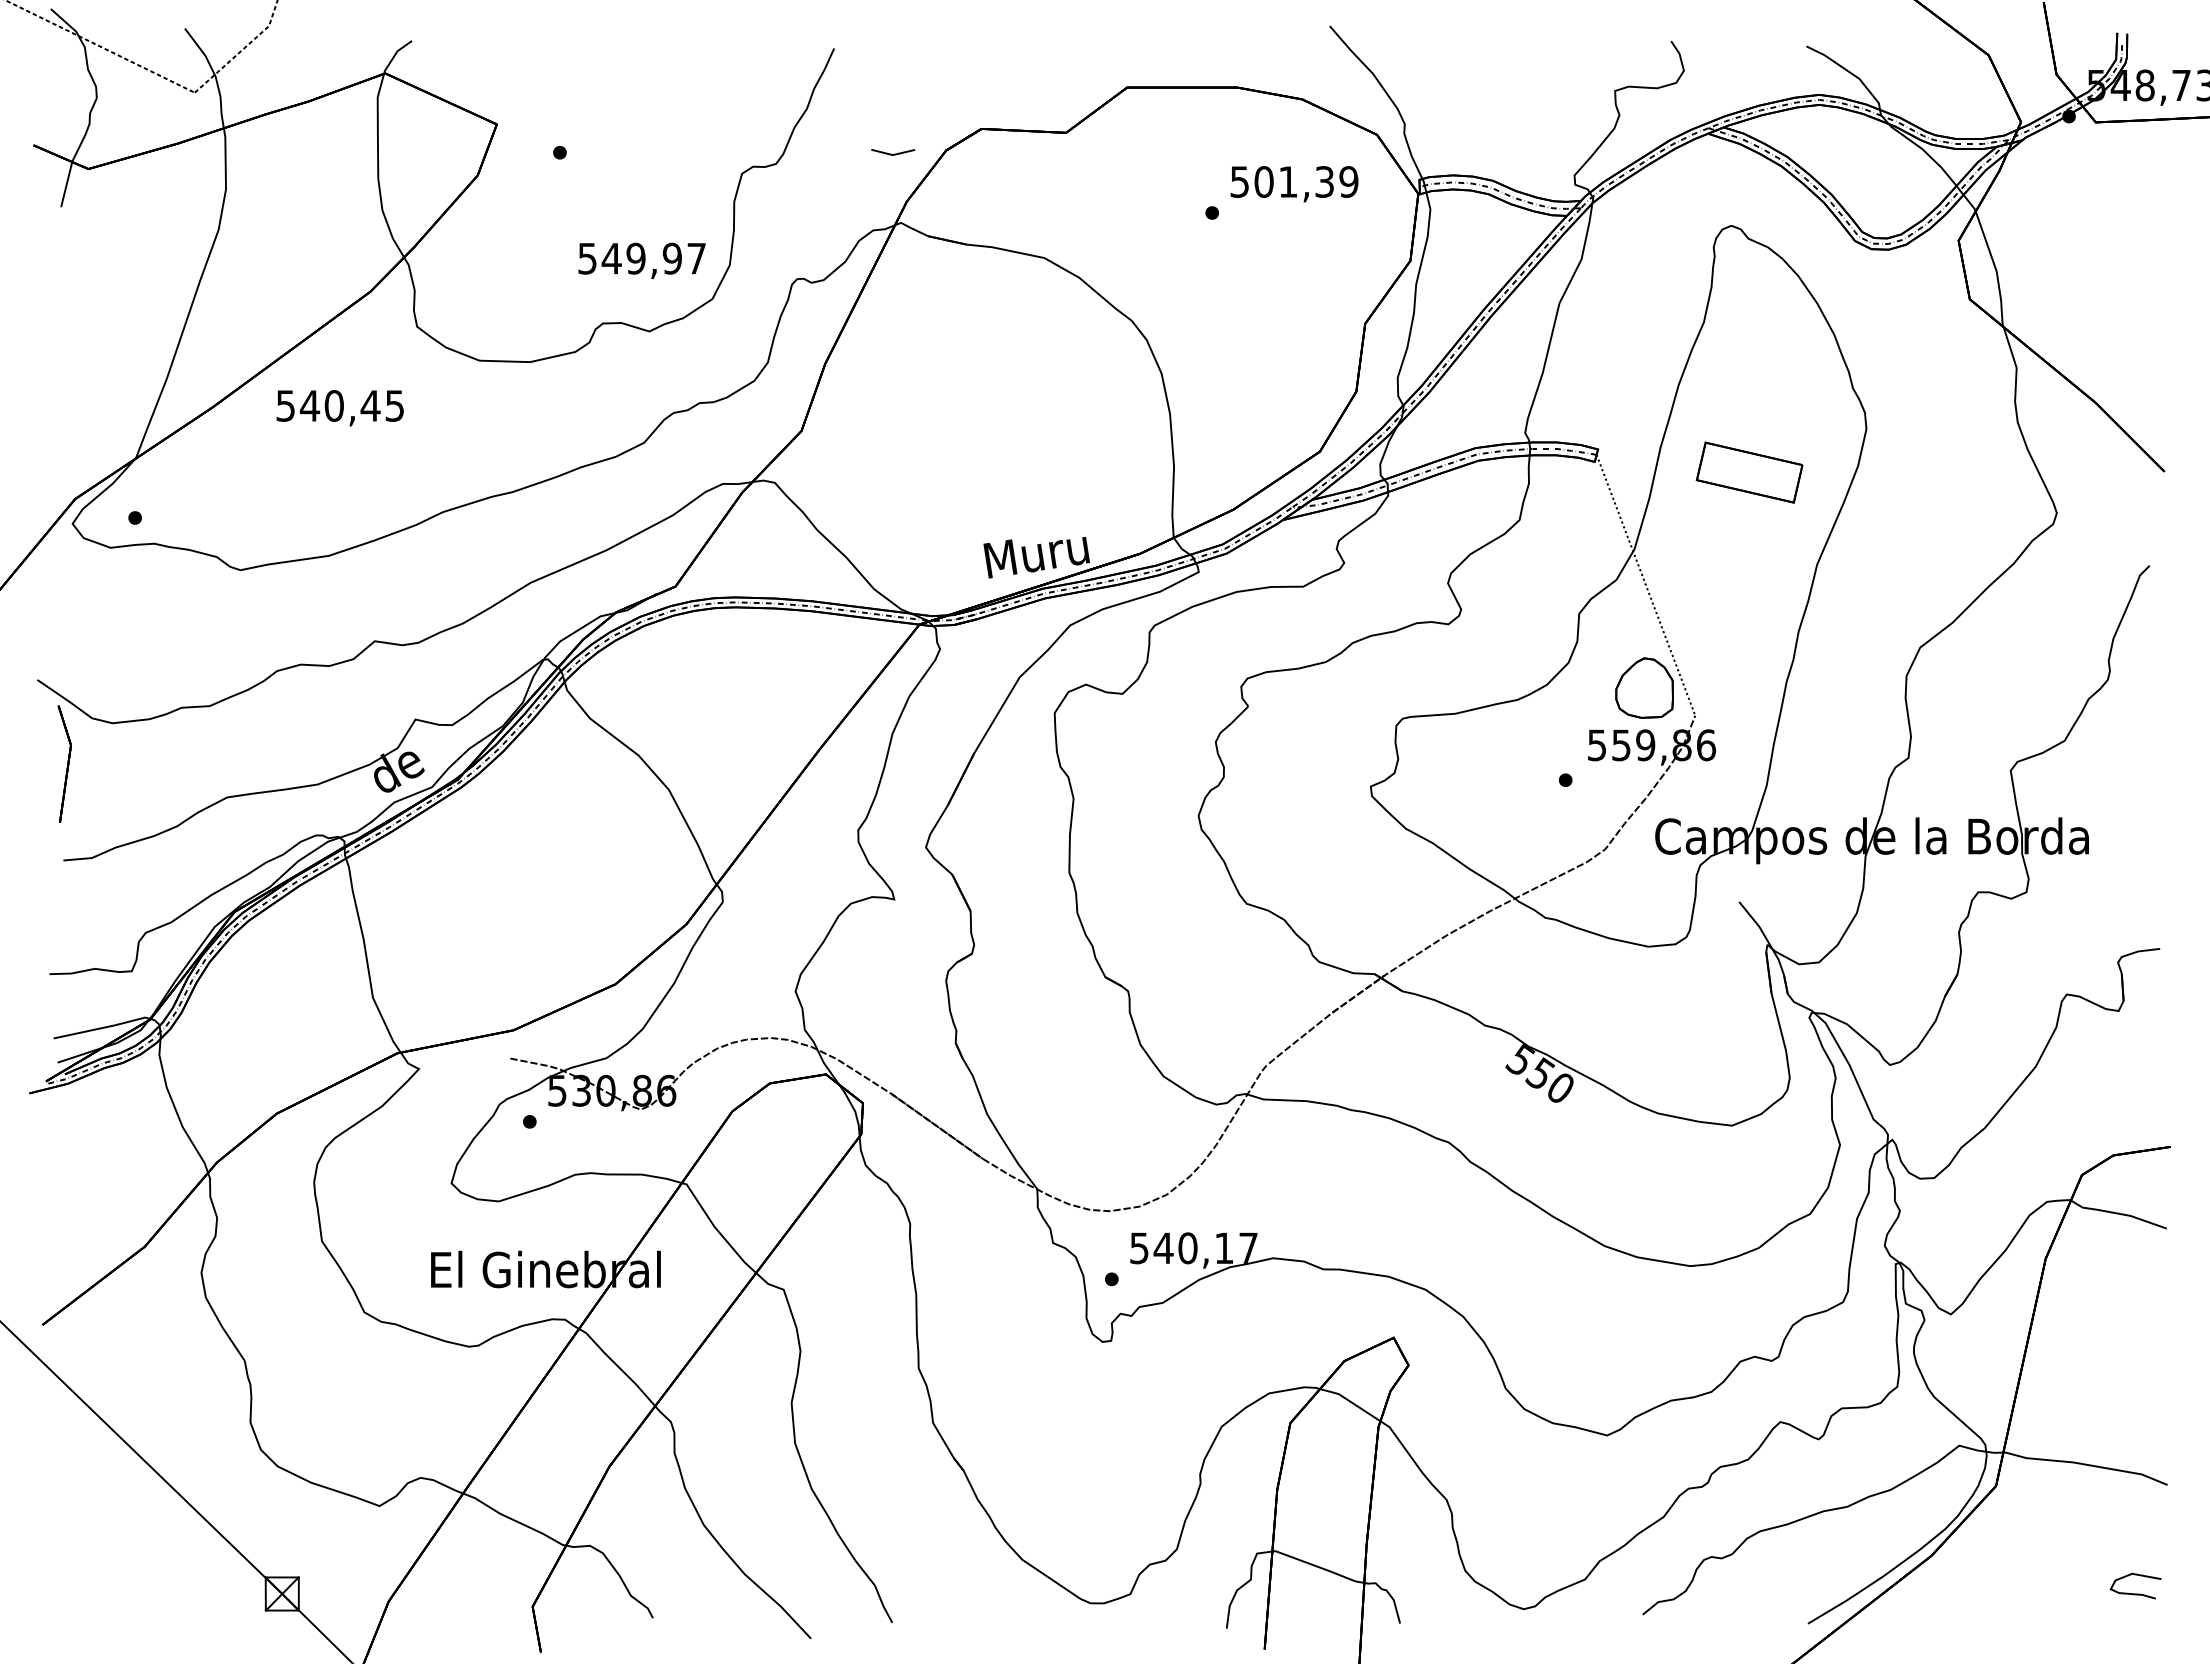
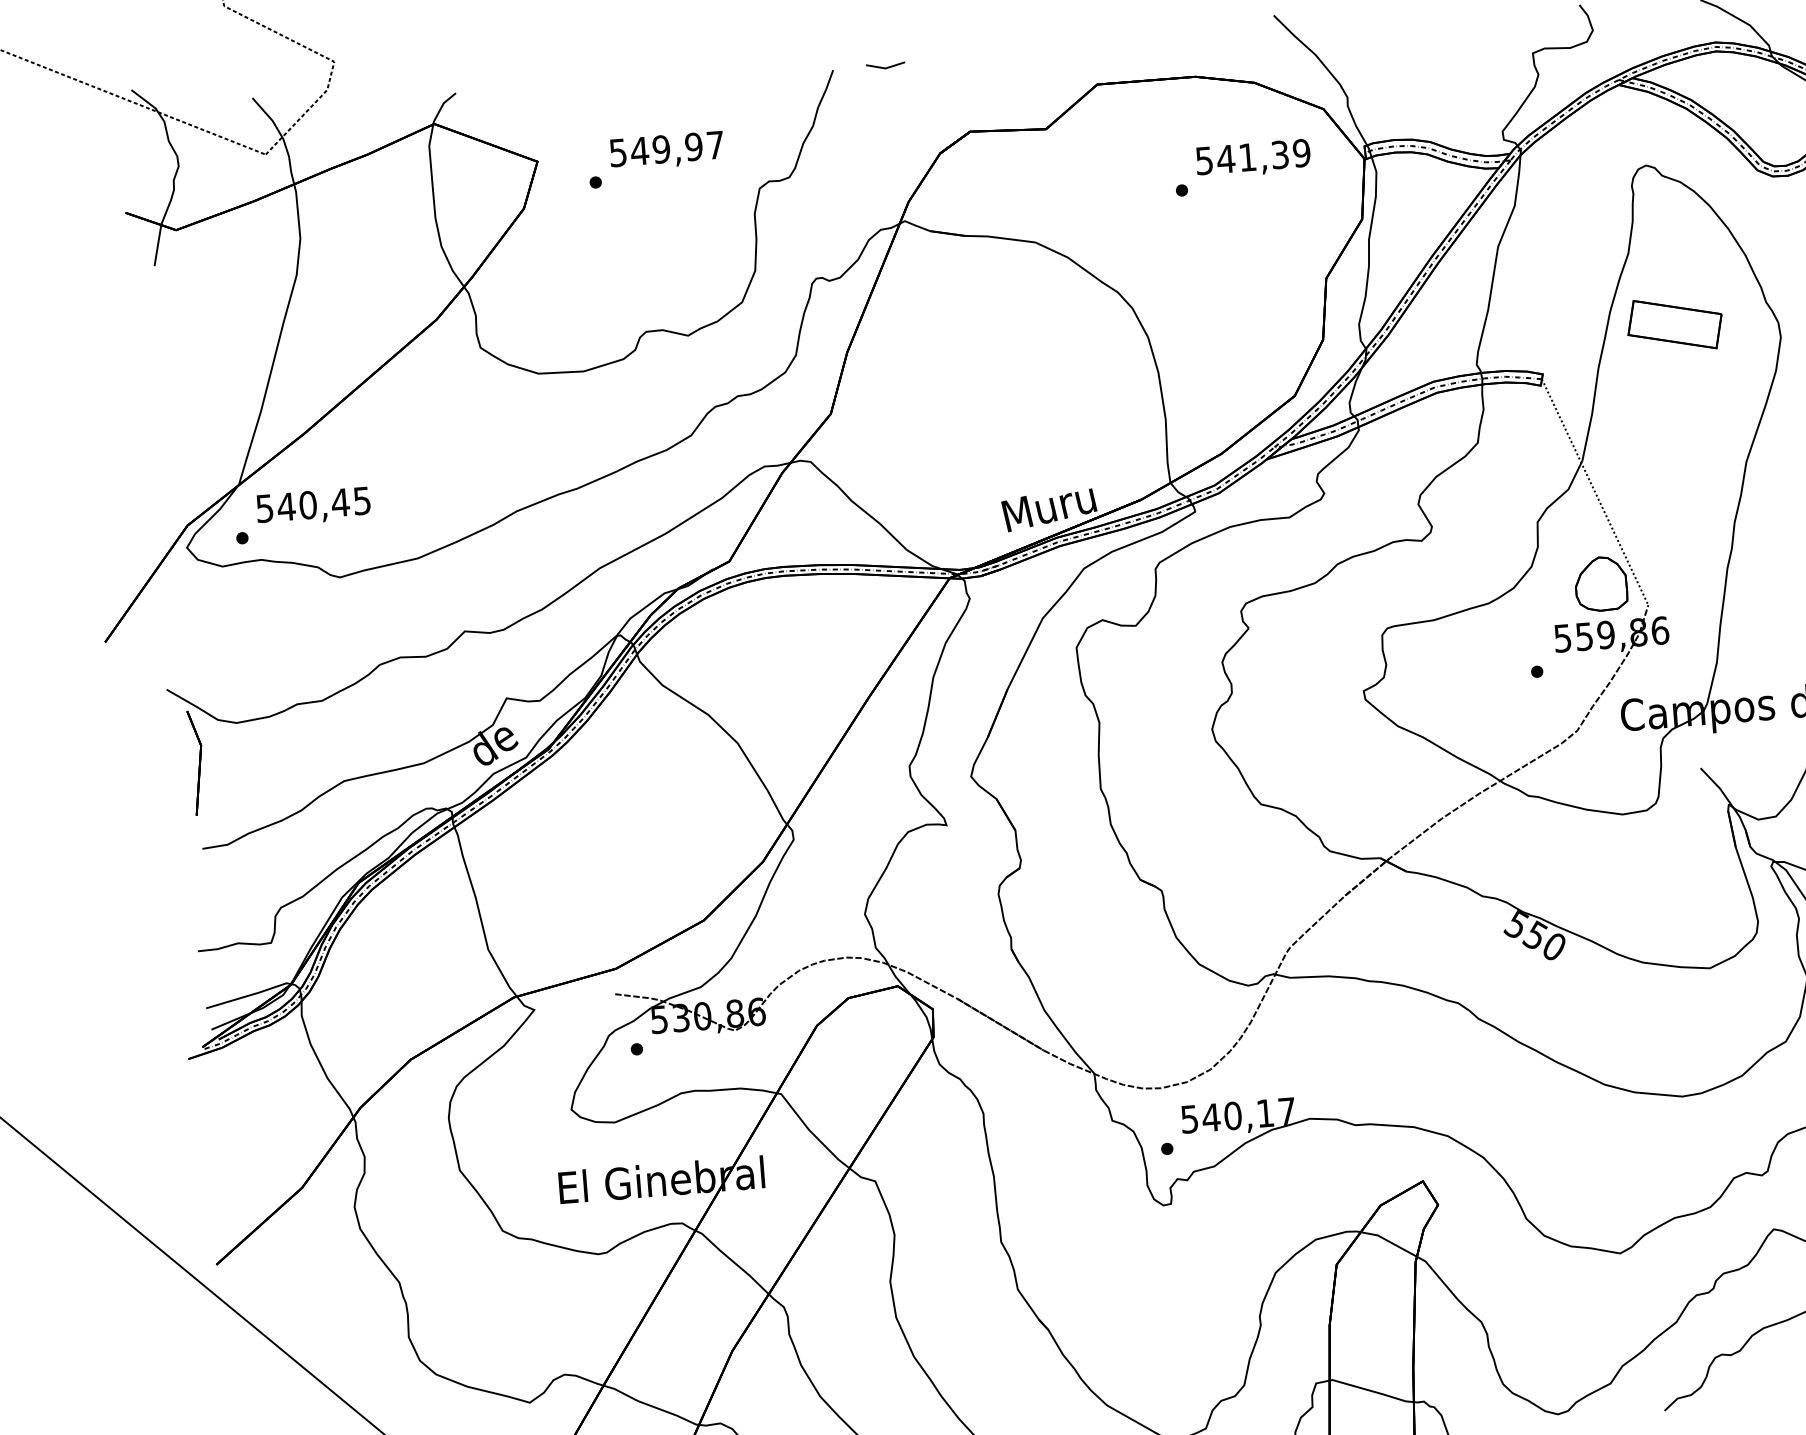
line: (894, 153) -> (887, 66), moved
text: (1264, 181) -> (1226, 158), 501,39 -> 541,39
text: (641, 260) -> (666, 150), moved
text: (339, 408) -> (312, 507), moved
part: (1749, 472) -> (1674, 324), moved

